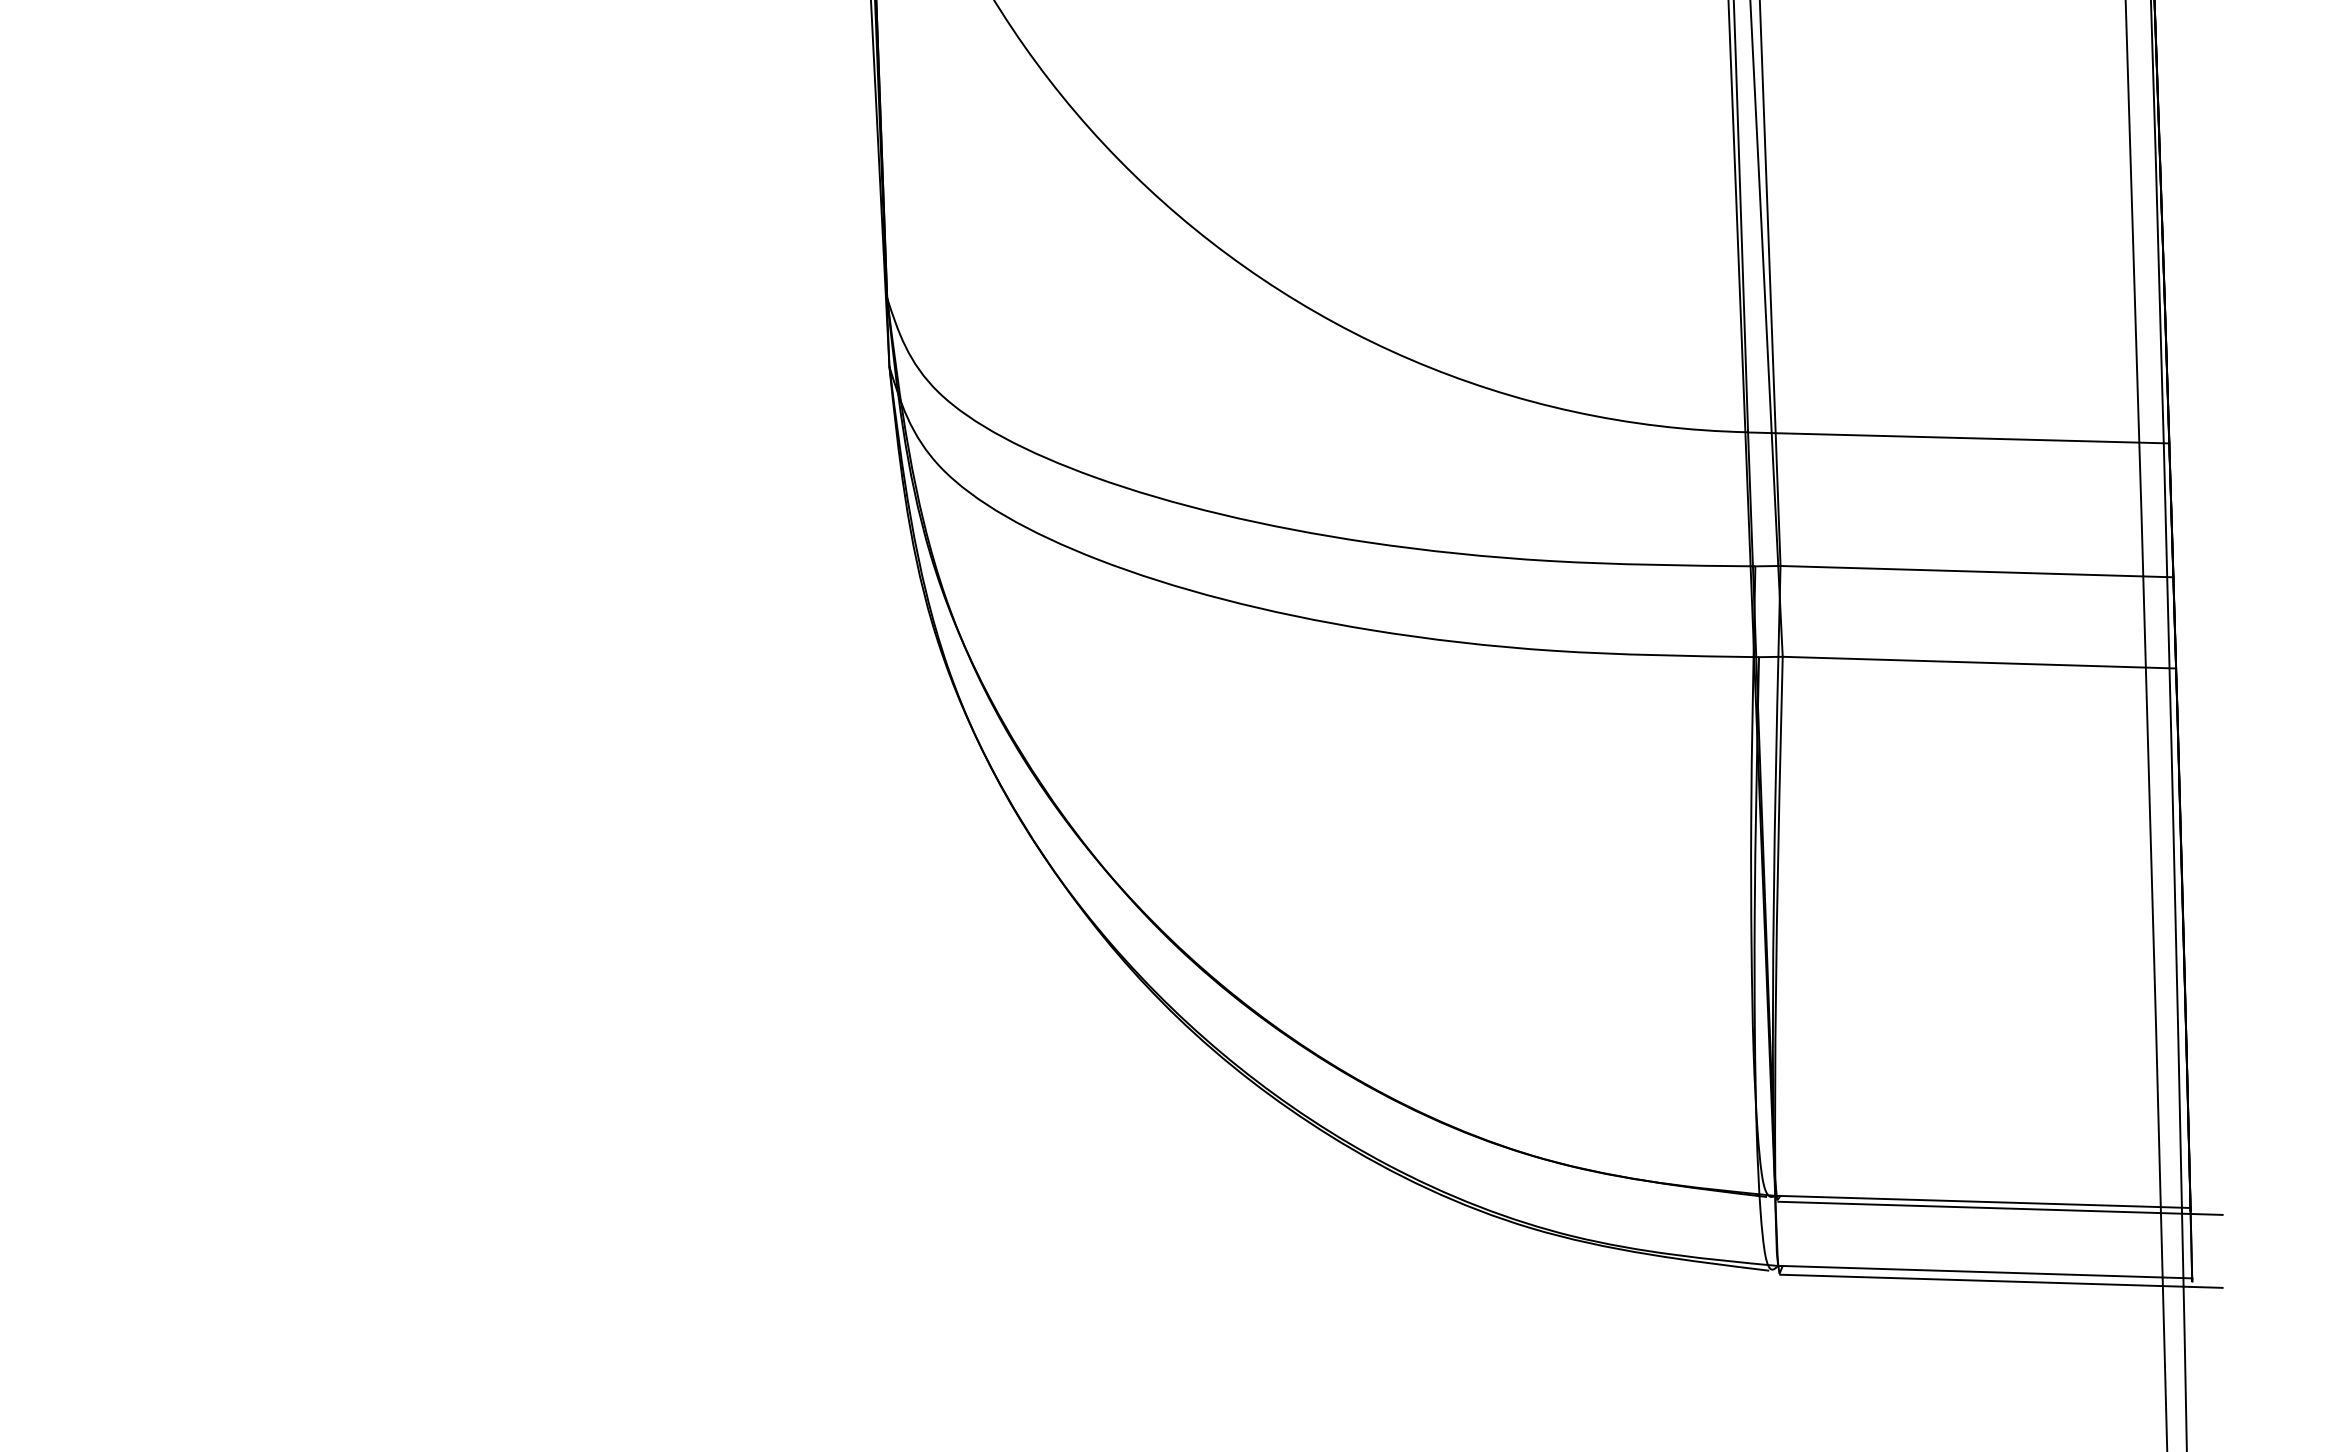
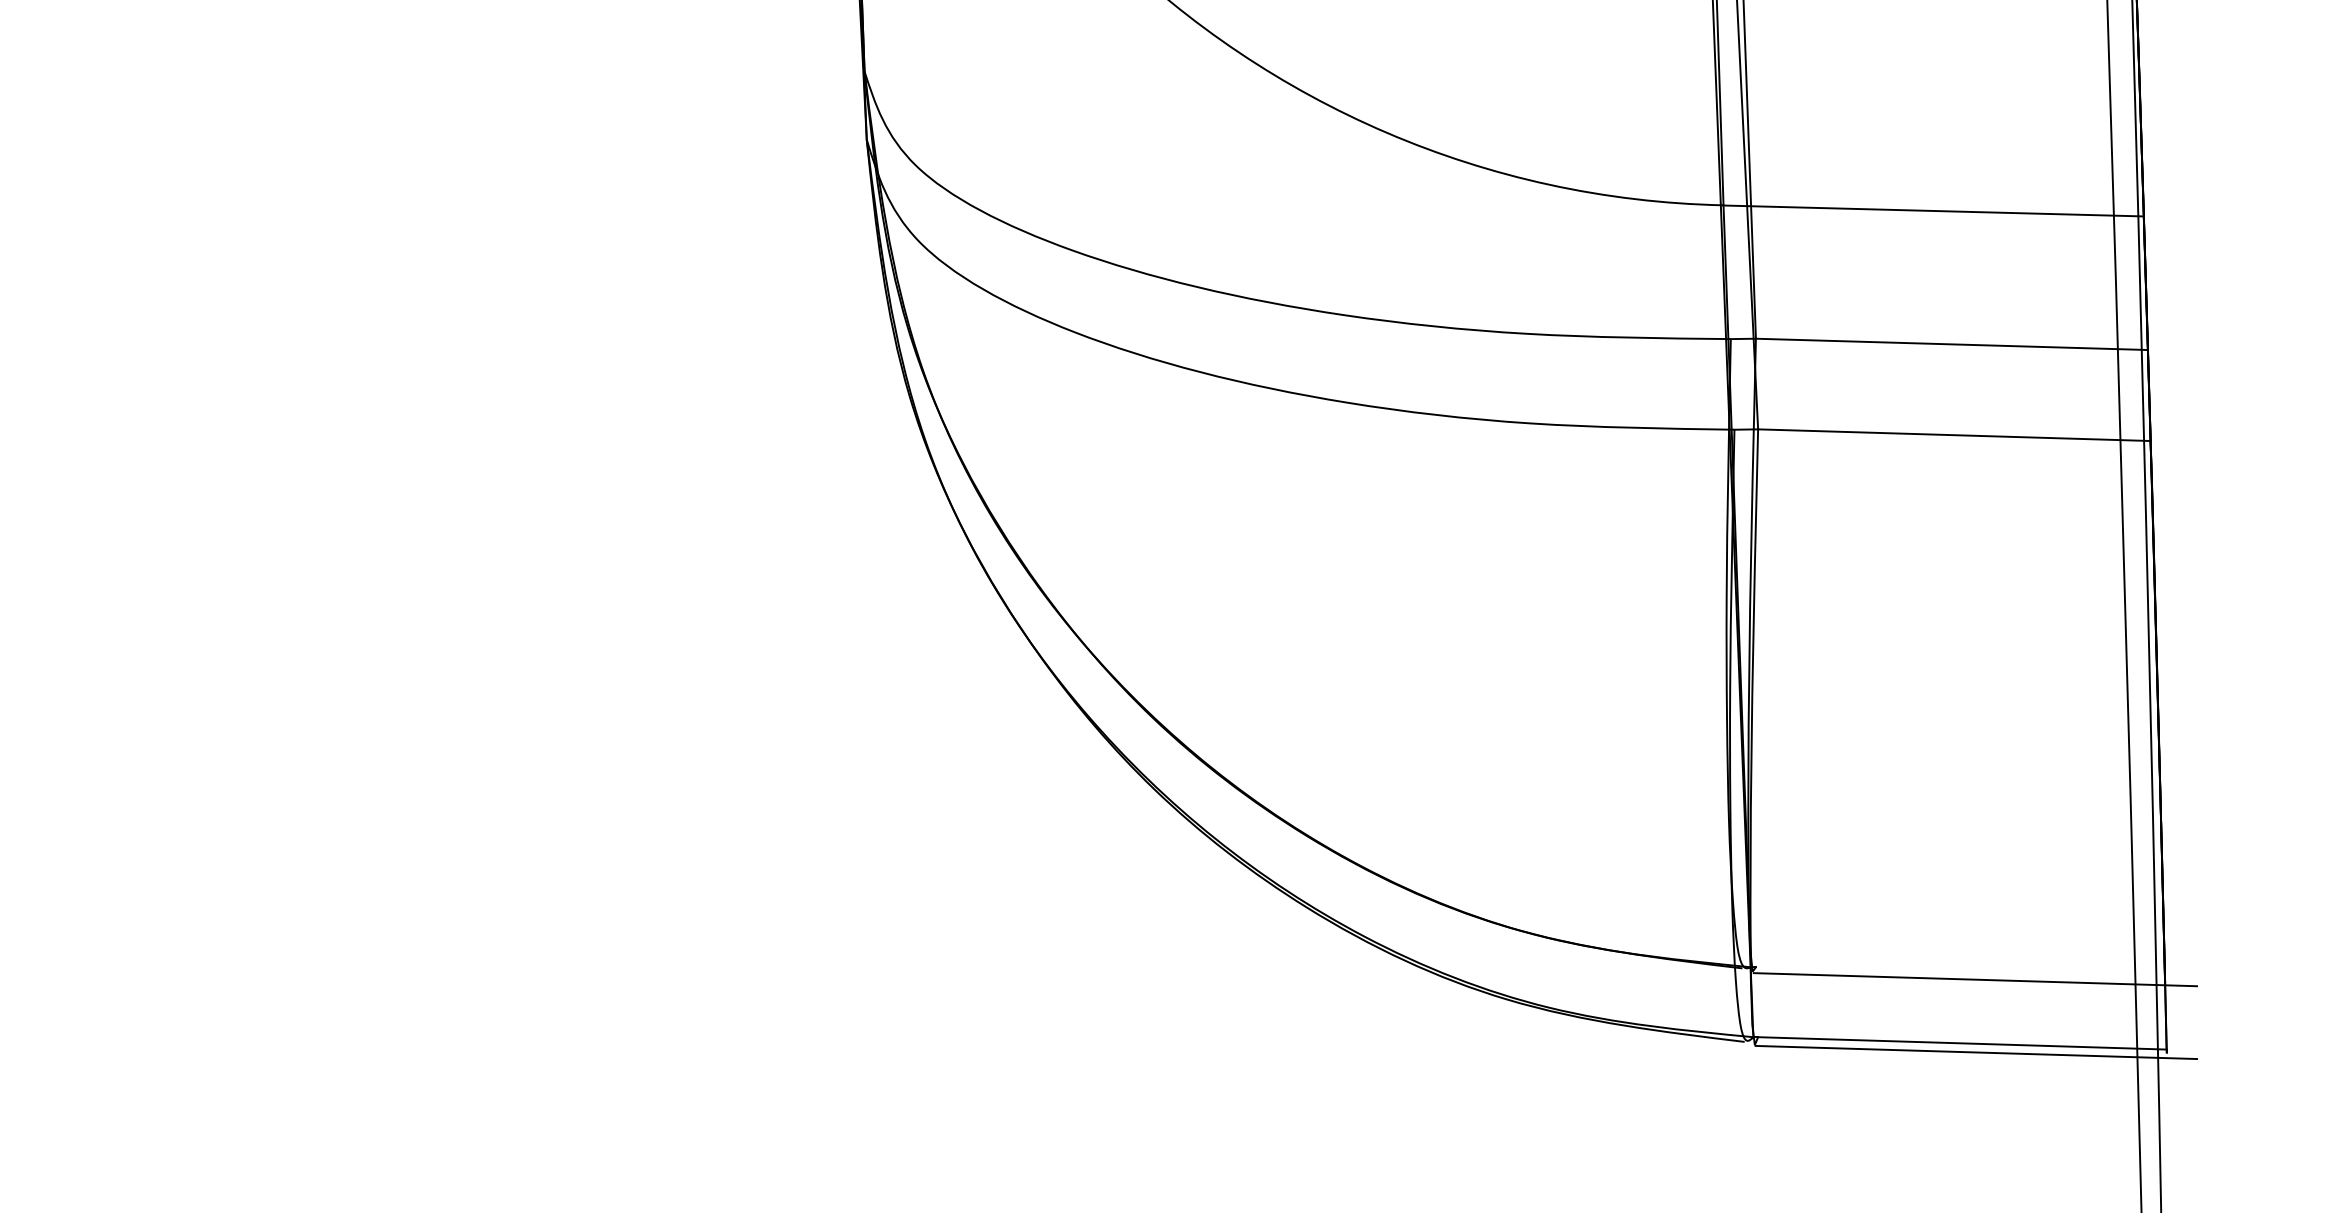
line: (1985, 1201) -> (1960, 972), removed

